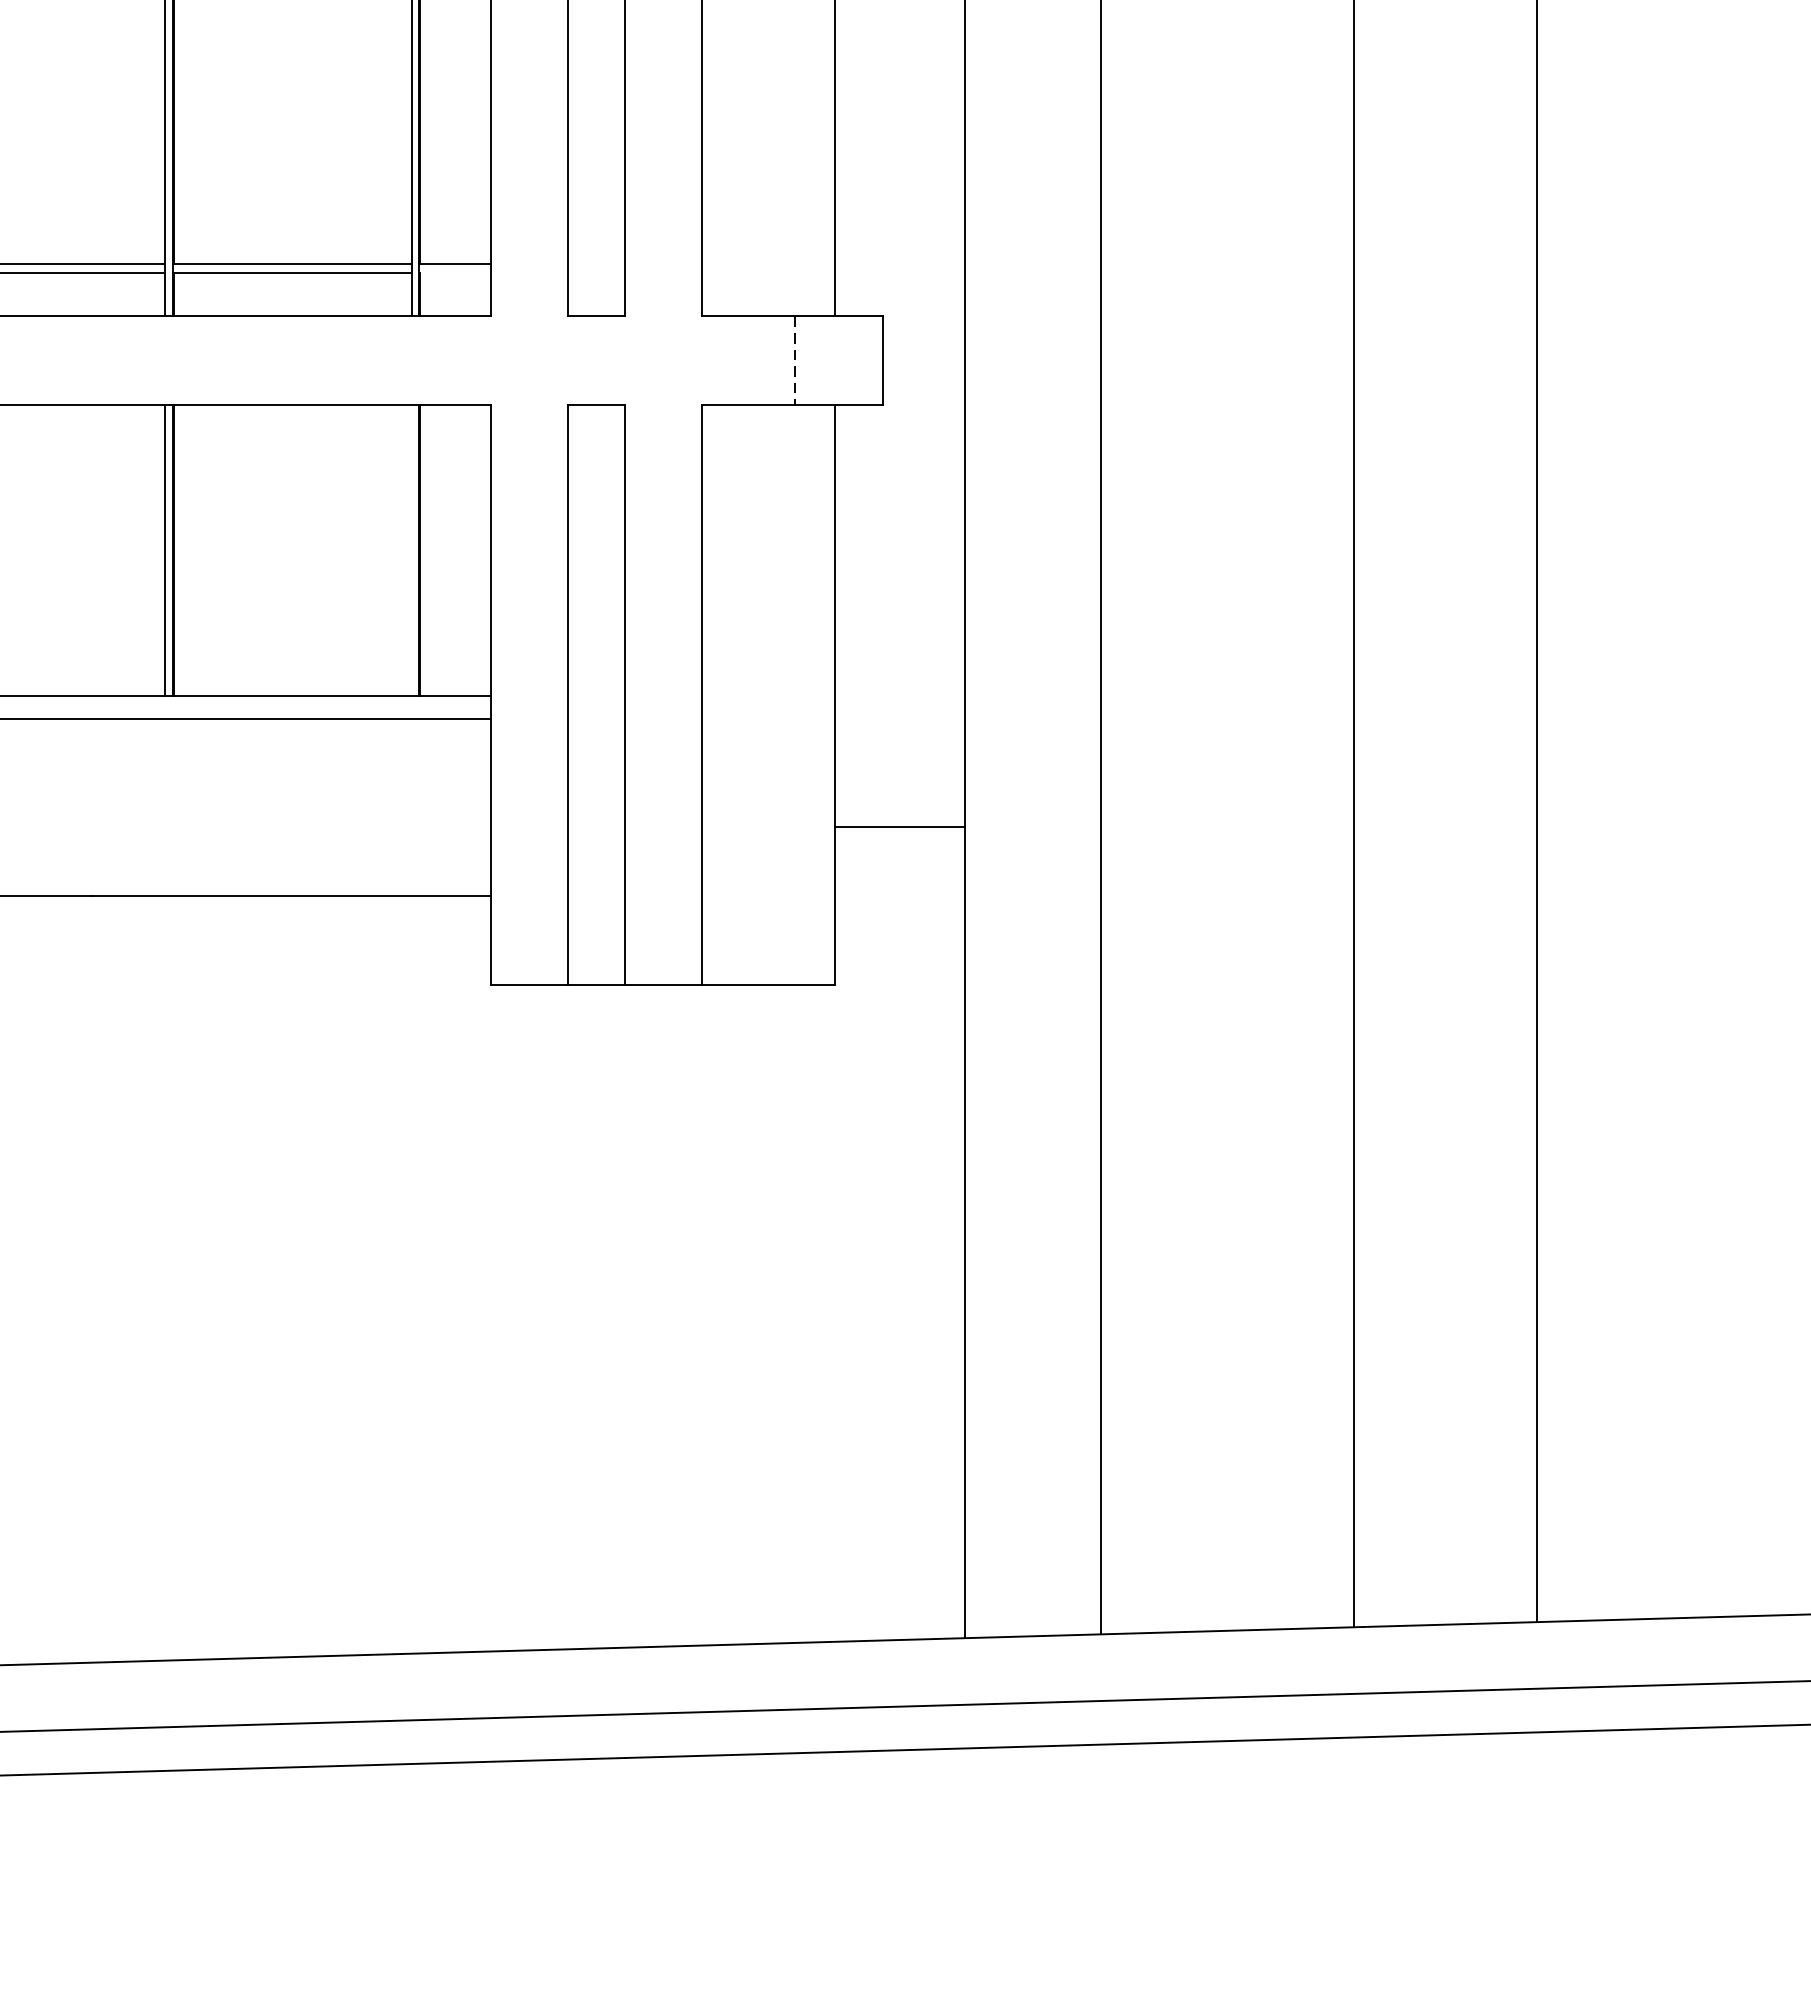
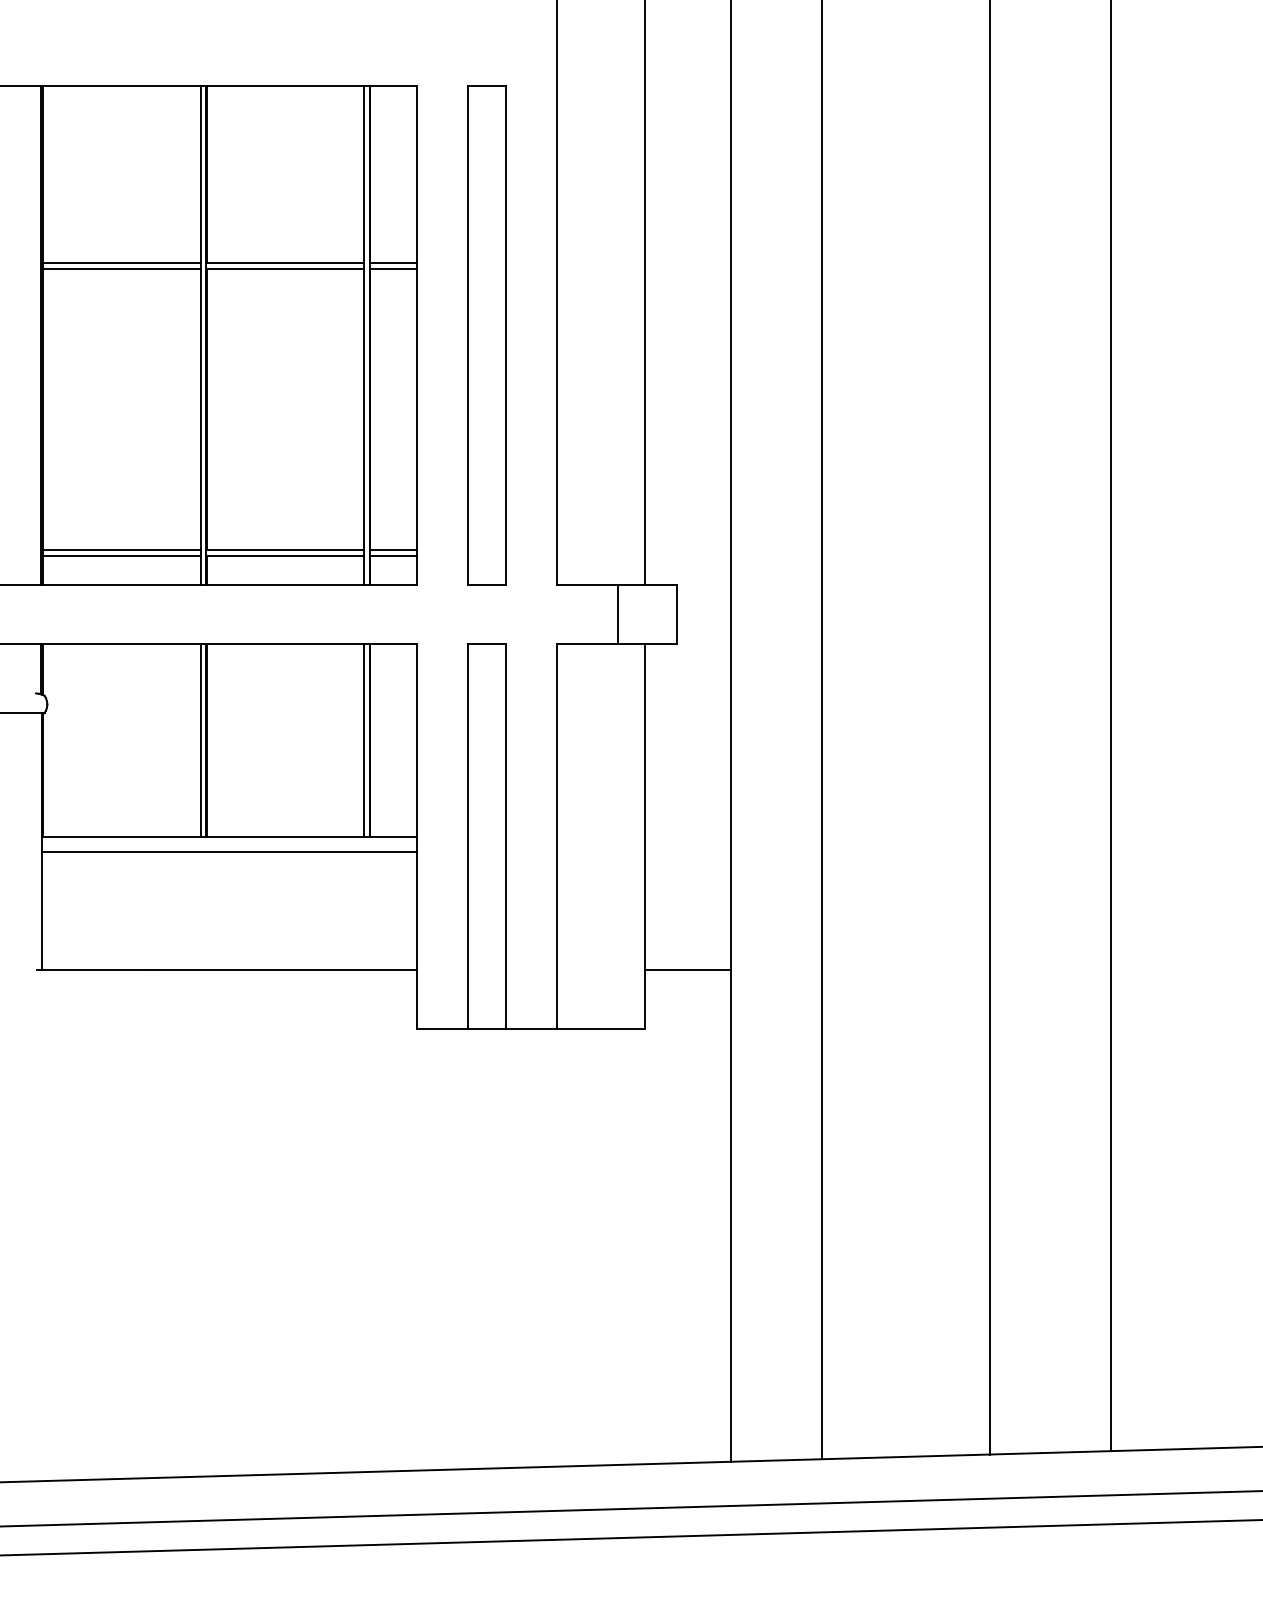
line: (454, 273) -> (392, 556), added
line: (794, 362) -> (618, 615), dashed -> solid
line: (411, 550) -> (364, 740), added
line: (900, 826) -> (688, 969), moved

